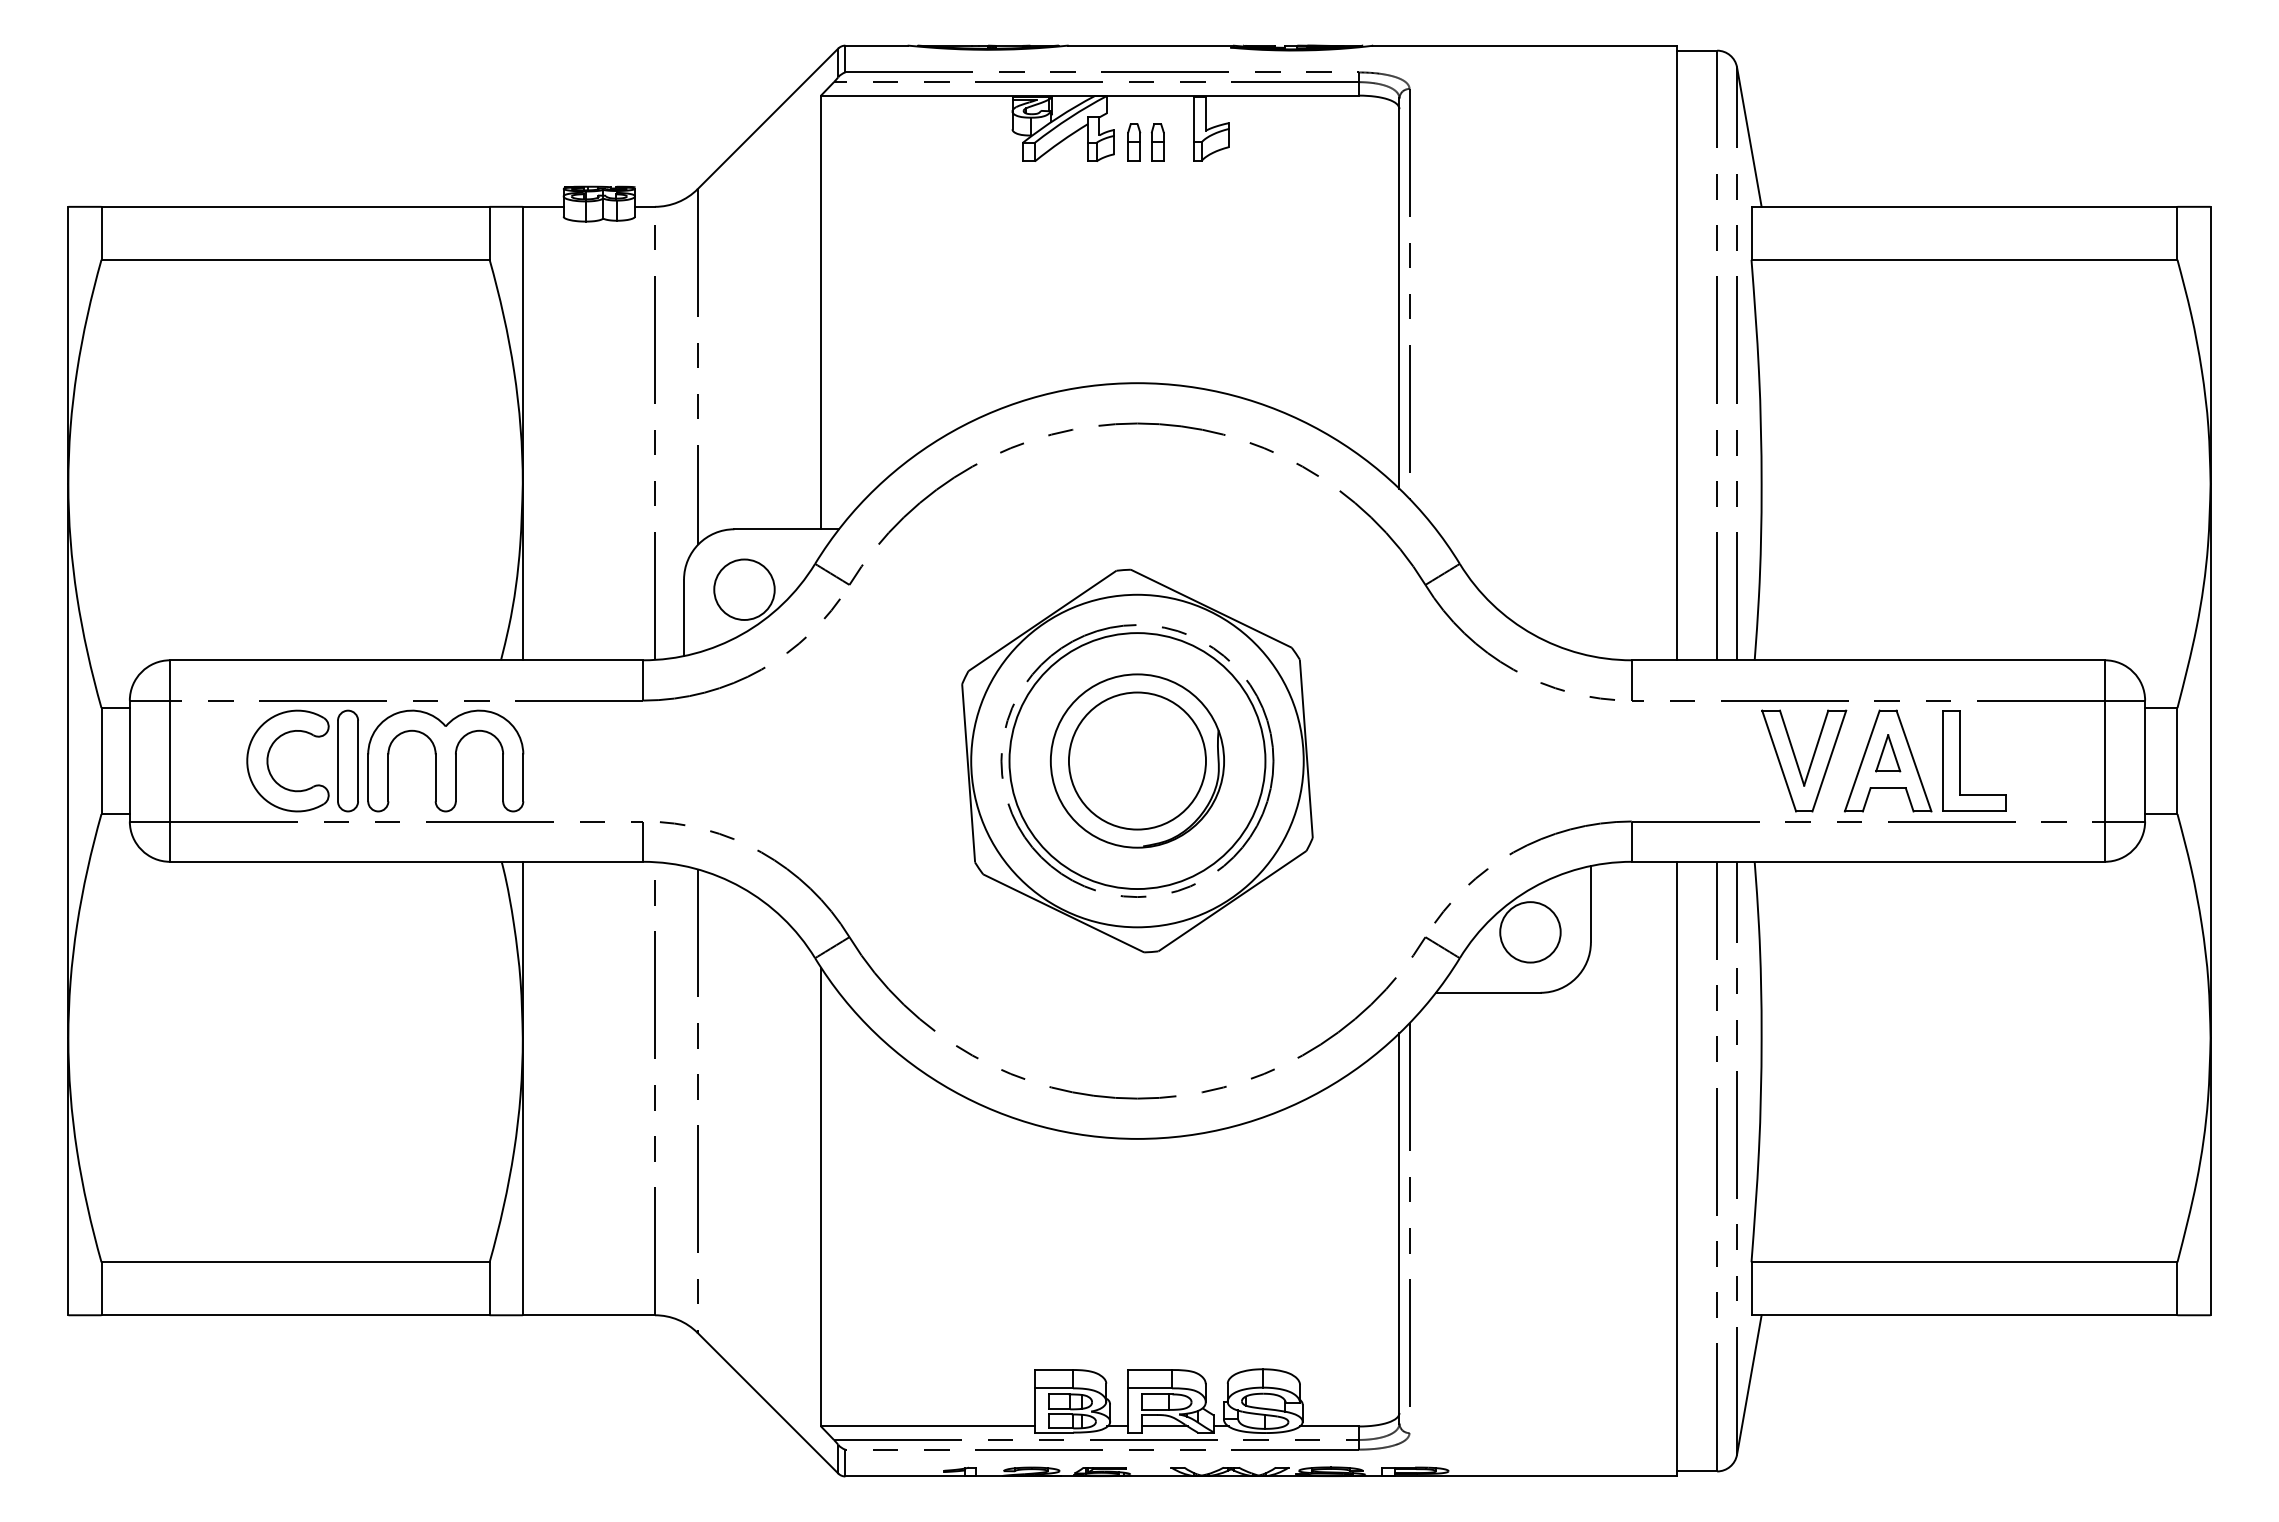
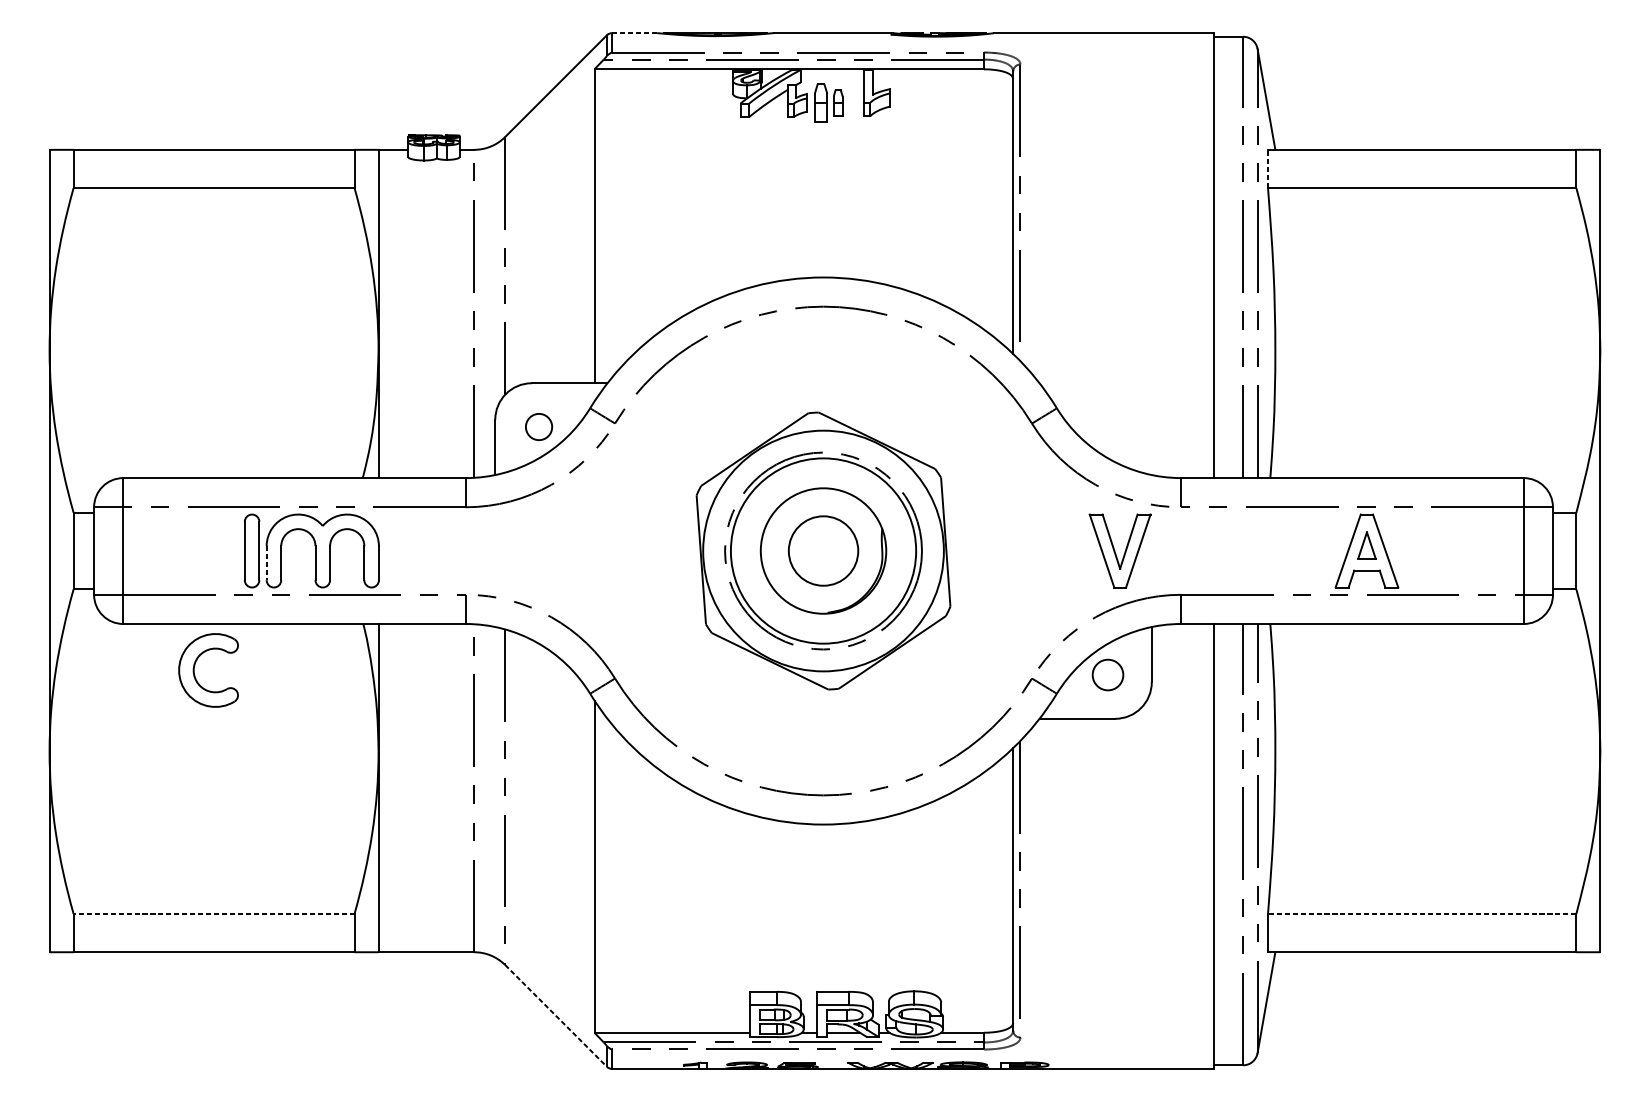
line: (876, 45) -> (634, 33), solid -> dashed
part: (1134, 142) -> (821, 103), size x1.4
line: (1751, 233) -> (1268, 169), solid -> dashed
circle: (744, 589) -> (539, 426), size x0.6
part: (269, 754) -> (195, 665), moved
circle: (1137, 760) -> (823, 550), size x0.7
part: (1960, 760) -> (1419, 550), removed
part: (1810, 762) -> (1124, 552), moved
line: (368, 778) -> (266, 563), solid -> dashed
circle: (1530, 932) -> (1108, 675), size x0.7
line: (295, 1262) -> (214, 914), solid -> dashed
line: (1964, 1262) -> (1422, 914), solid -> dashed
line: (768, 1403) -> (556, 1016), solid -> dashed

